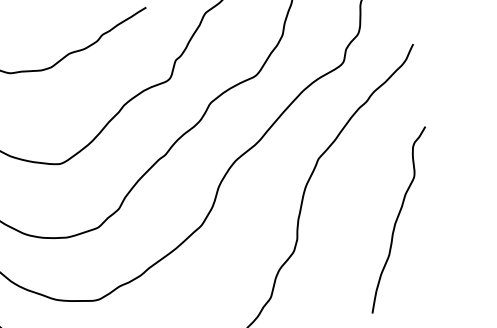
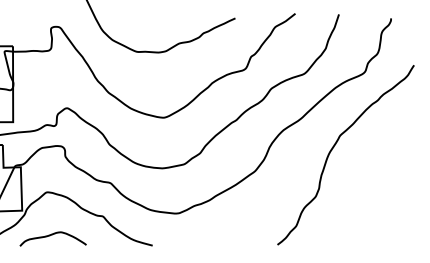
curve: (398, 219) -> (389, 183), removed

